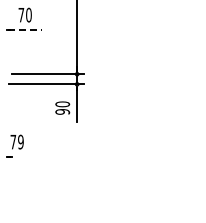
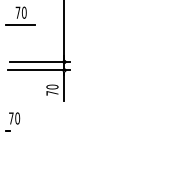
line: (25, 29) -> (21, 24), dashed -> solid
text: (62, 111) -> (52, 93), 90 -> 70
text: (20, 142) -> (17, 118), 79 -> 70

